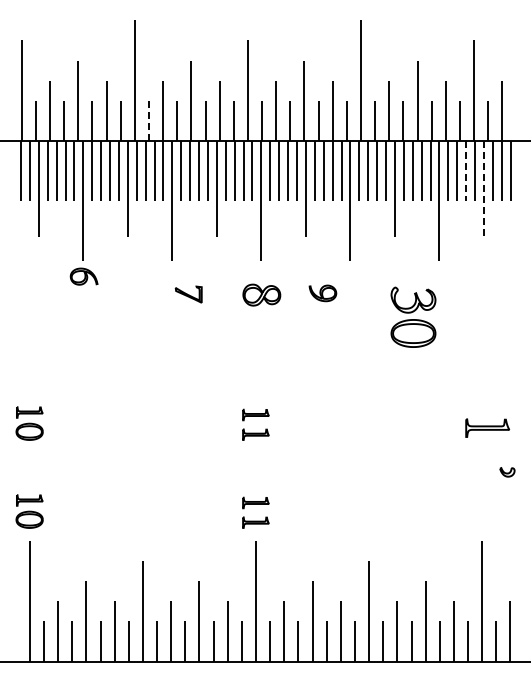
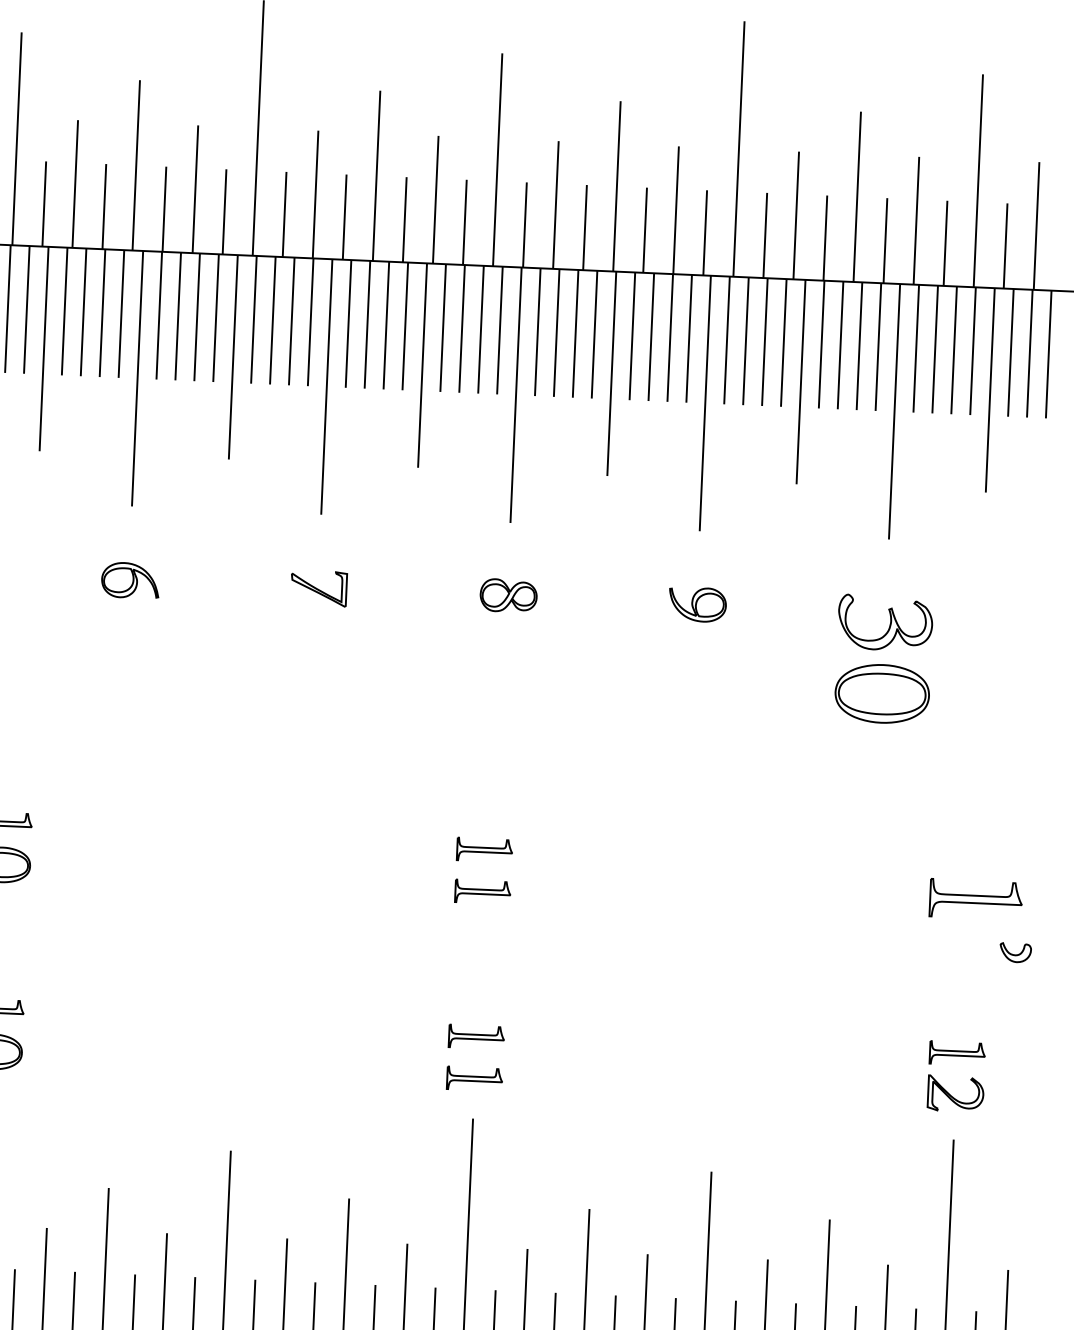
line: (148, 120) -> (283, 214), dashed -> solid
line: (466, 171) -> (954, 352), dashed -> solid
line: (483, 189) -> (989, 391), dashed -> solid
part: (83, 276) -> (129, 580), moved
part: (322, 293) -> (696, 604), moved
part: (188, 294) -> (318, 588), moved
part: (262, 294) -> (509, 594), size x0.71
part: (413, 316) -> (883, 657), moved
part: (507, 472) -> (1015, 953), moved
part: (488, 512) -> (969, 1078), added

